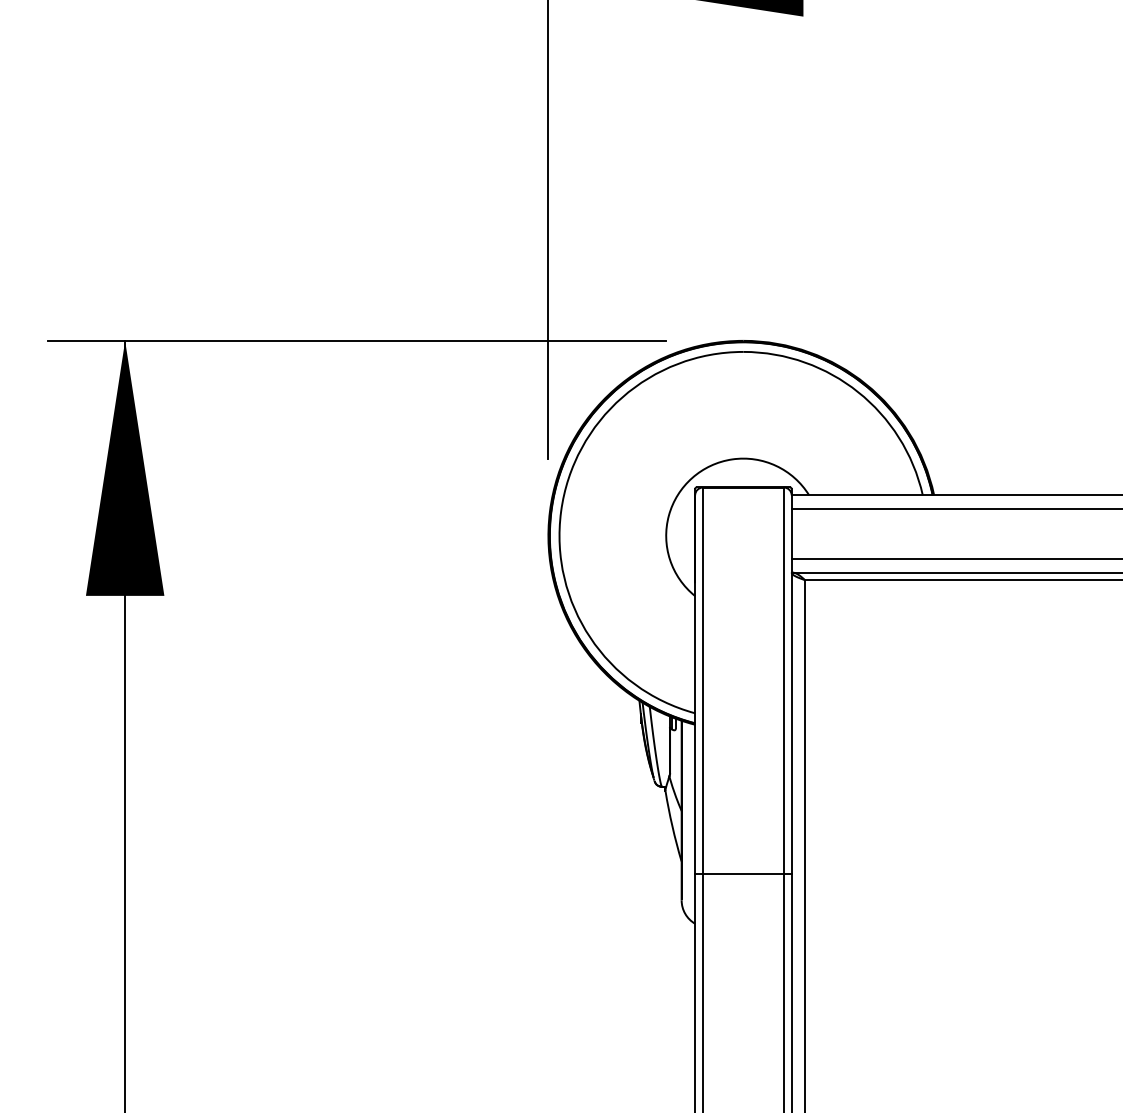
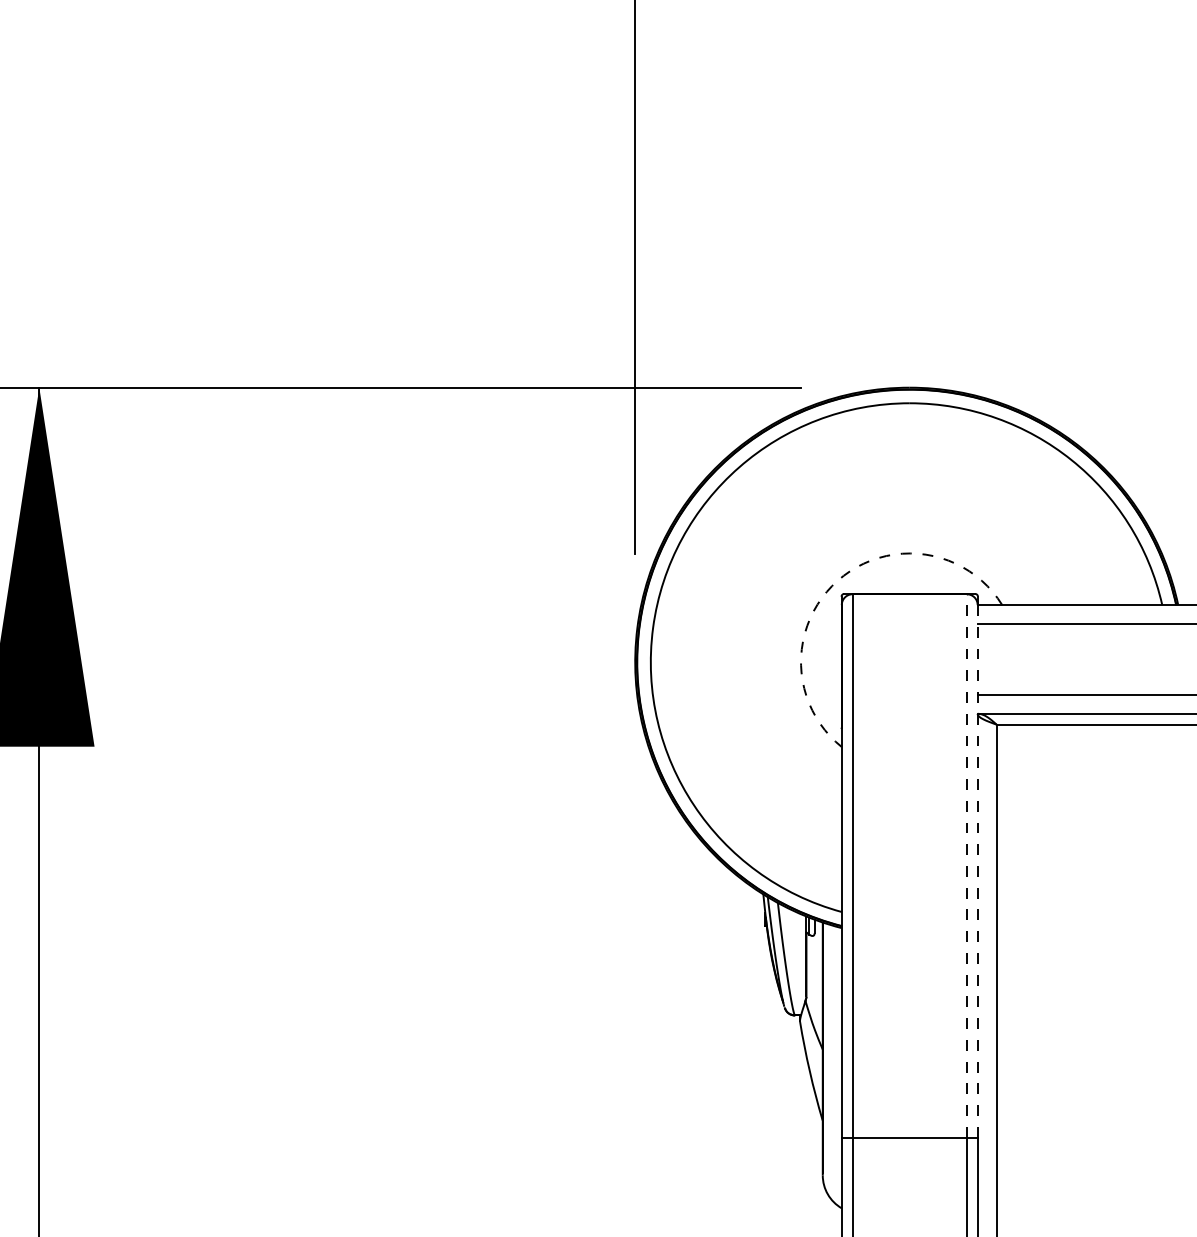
arc: (692, 478) -> (838, 581), solid -> dashed
line: (783, 680) -> (966, 865), solid -> dashed
line: (791, 683) -> (977, 870), solid -> dashed

